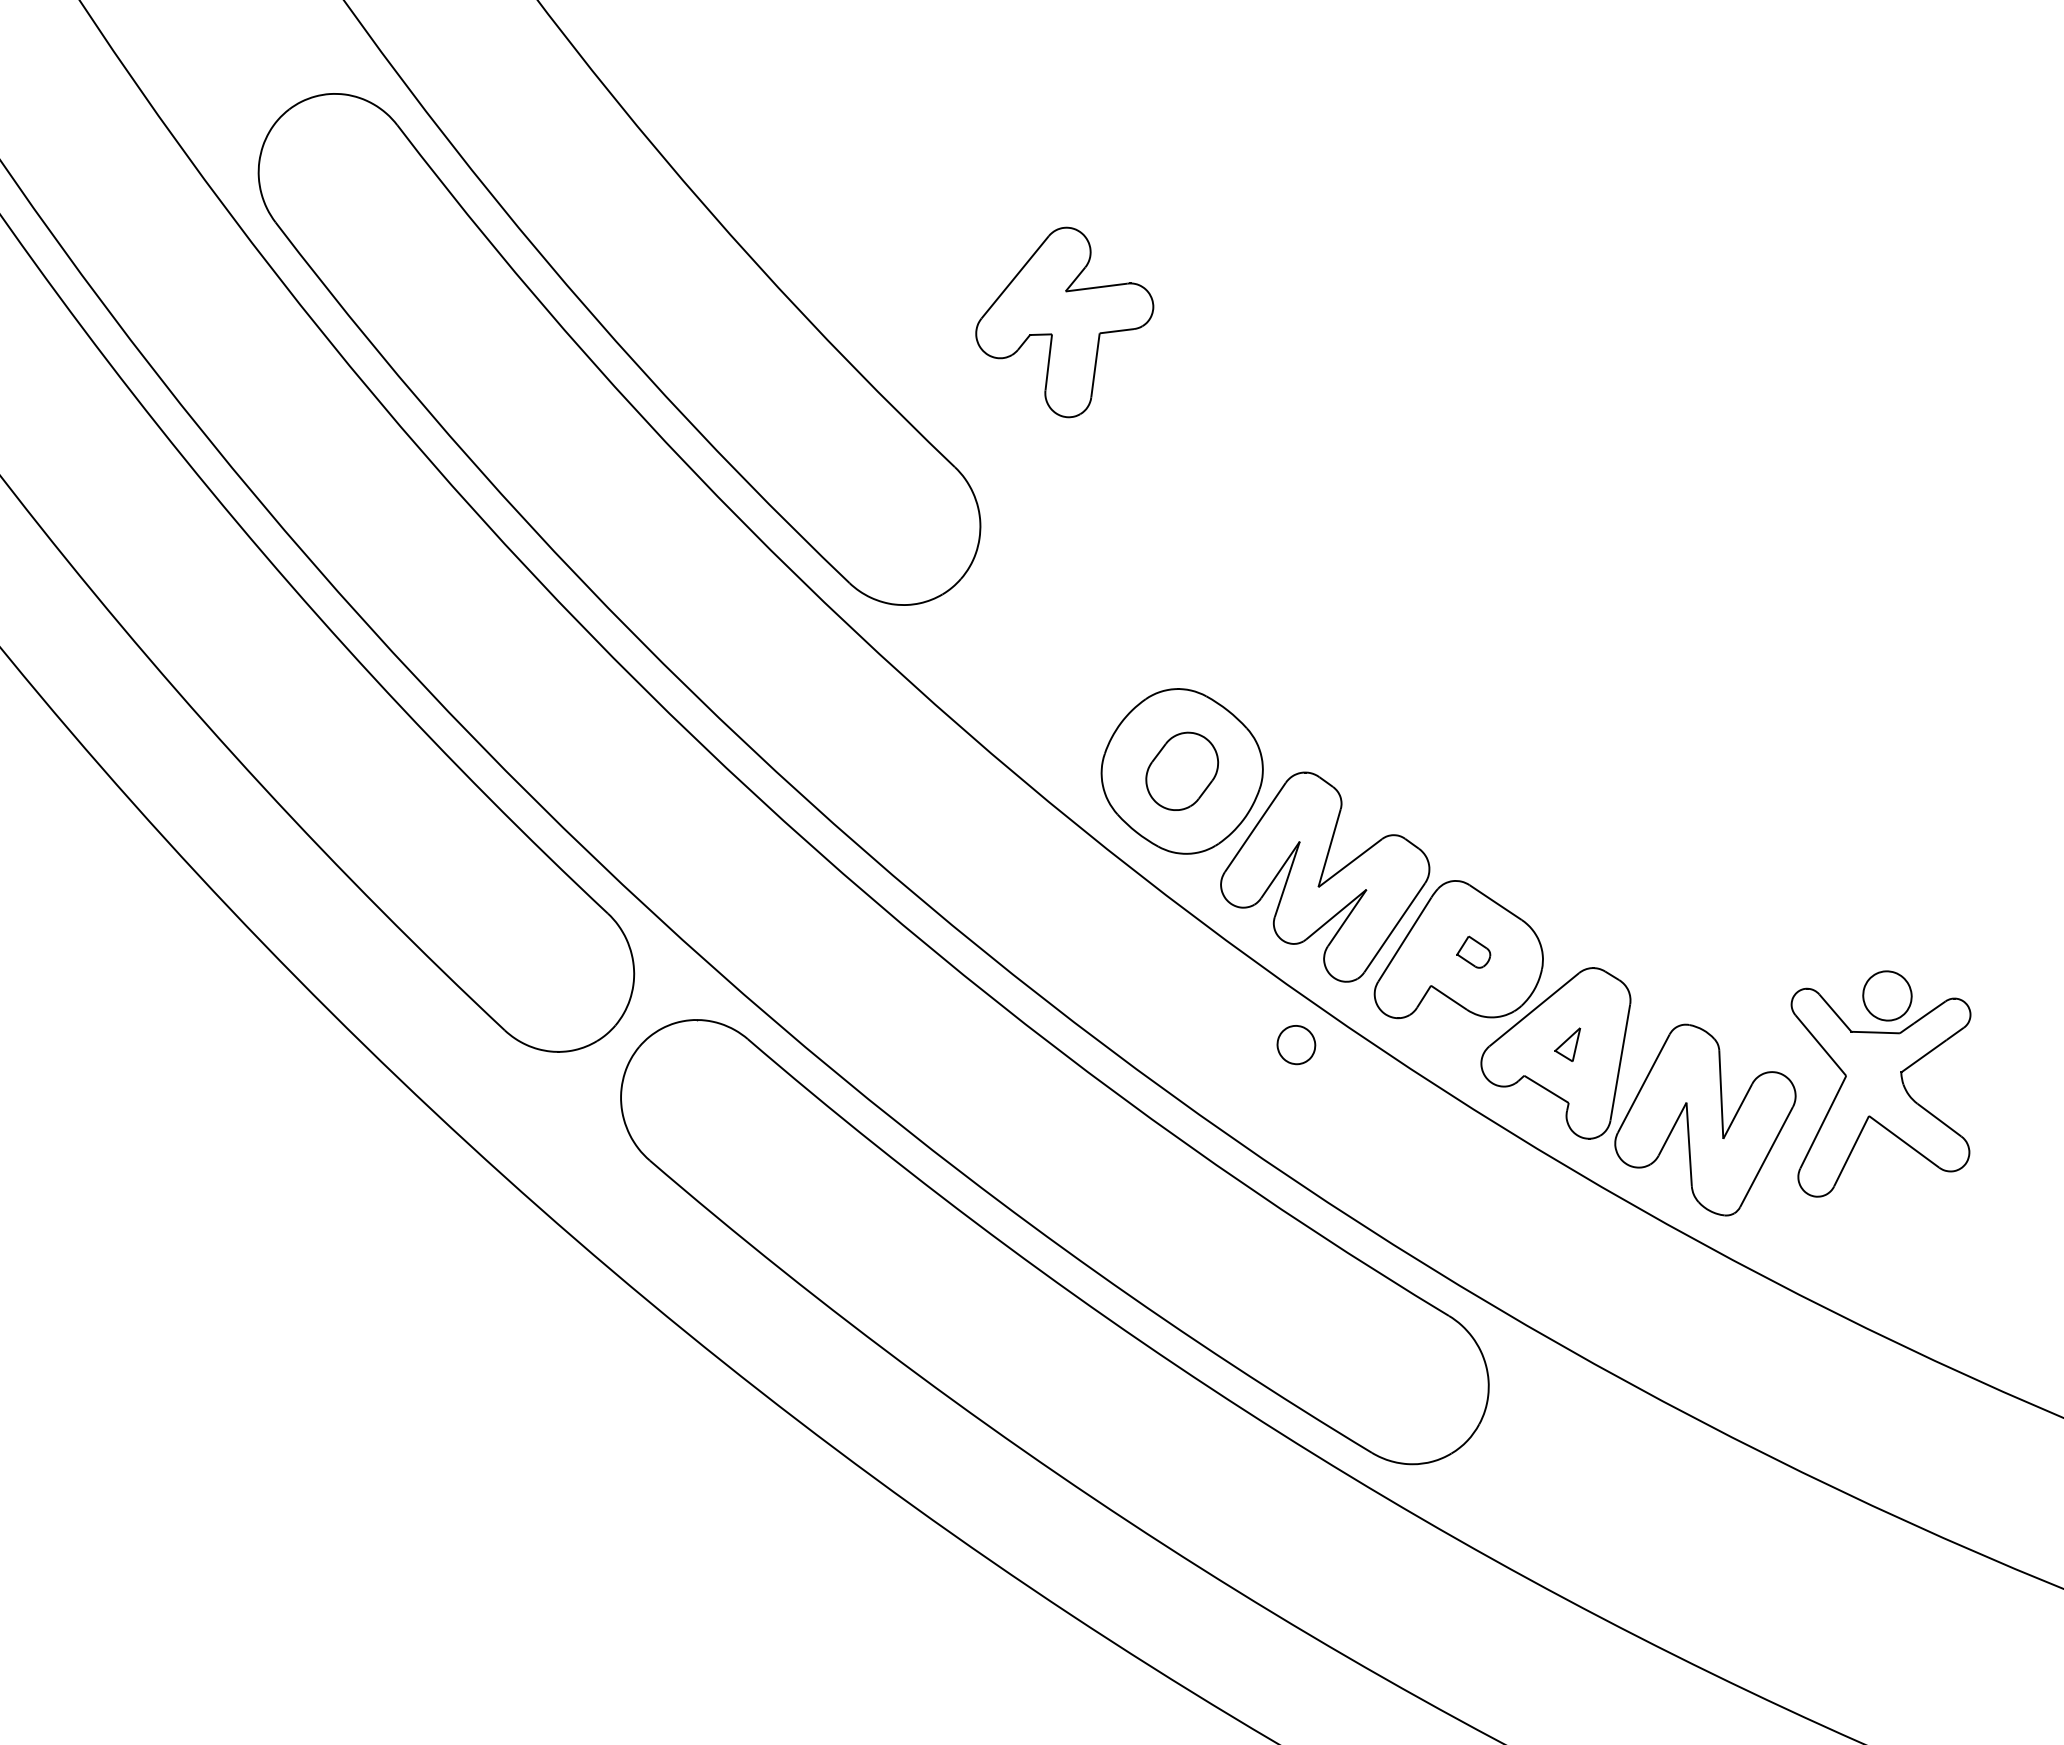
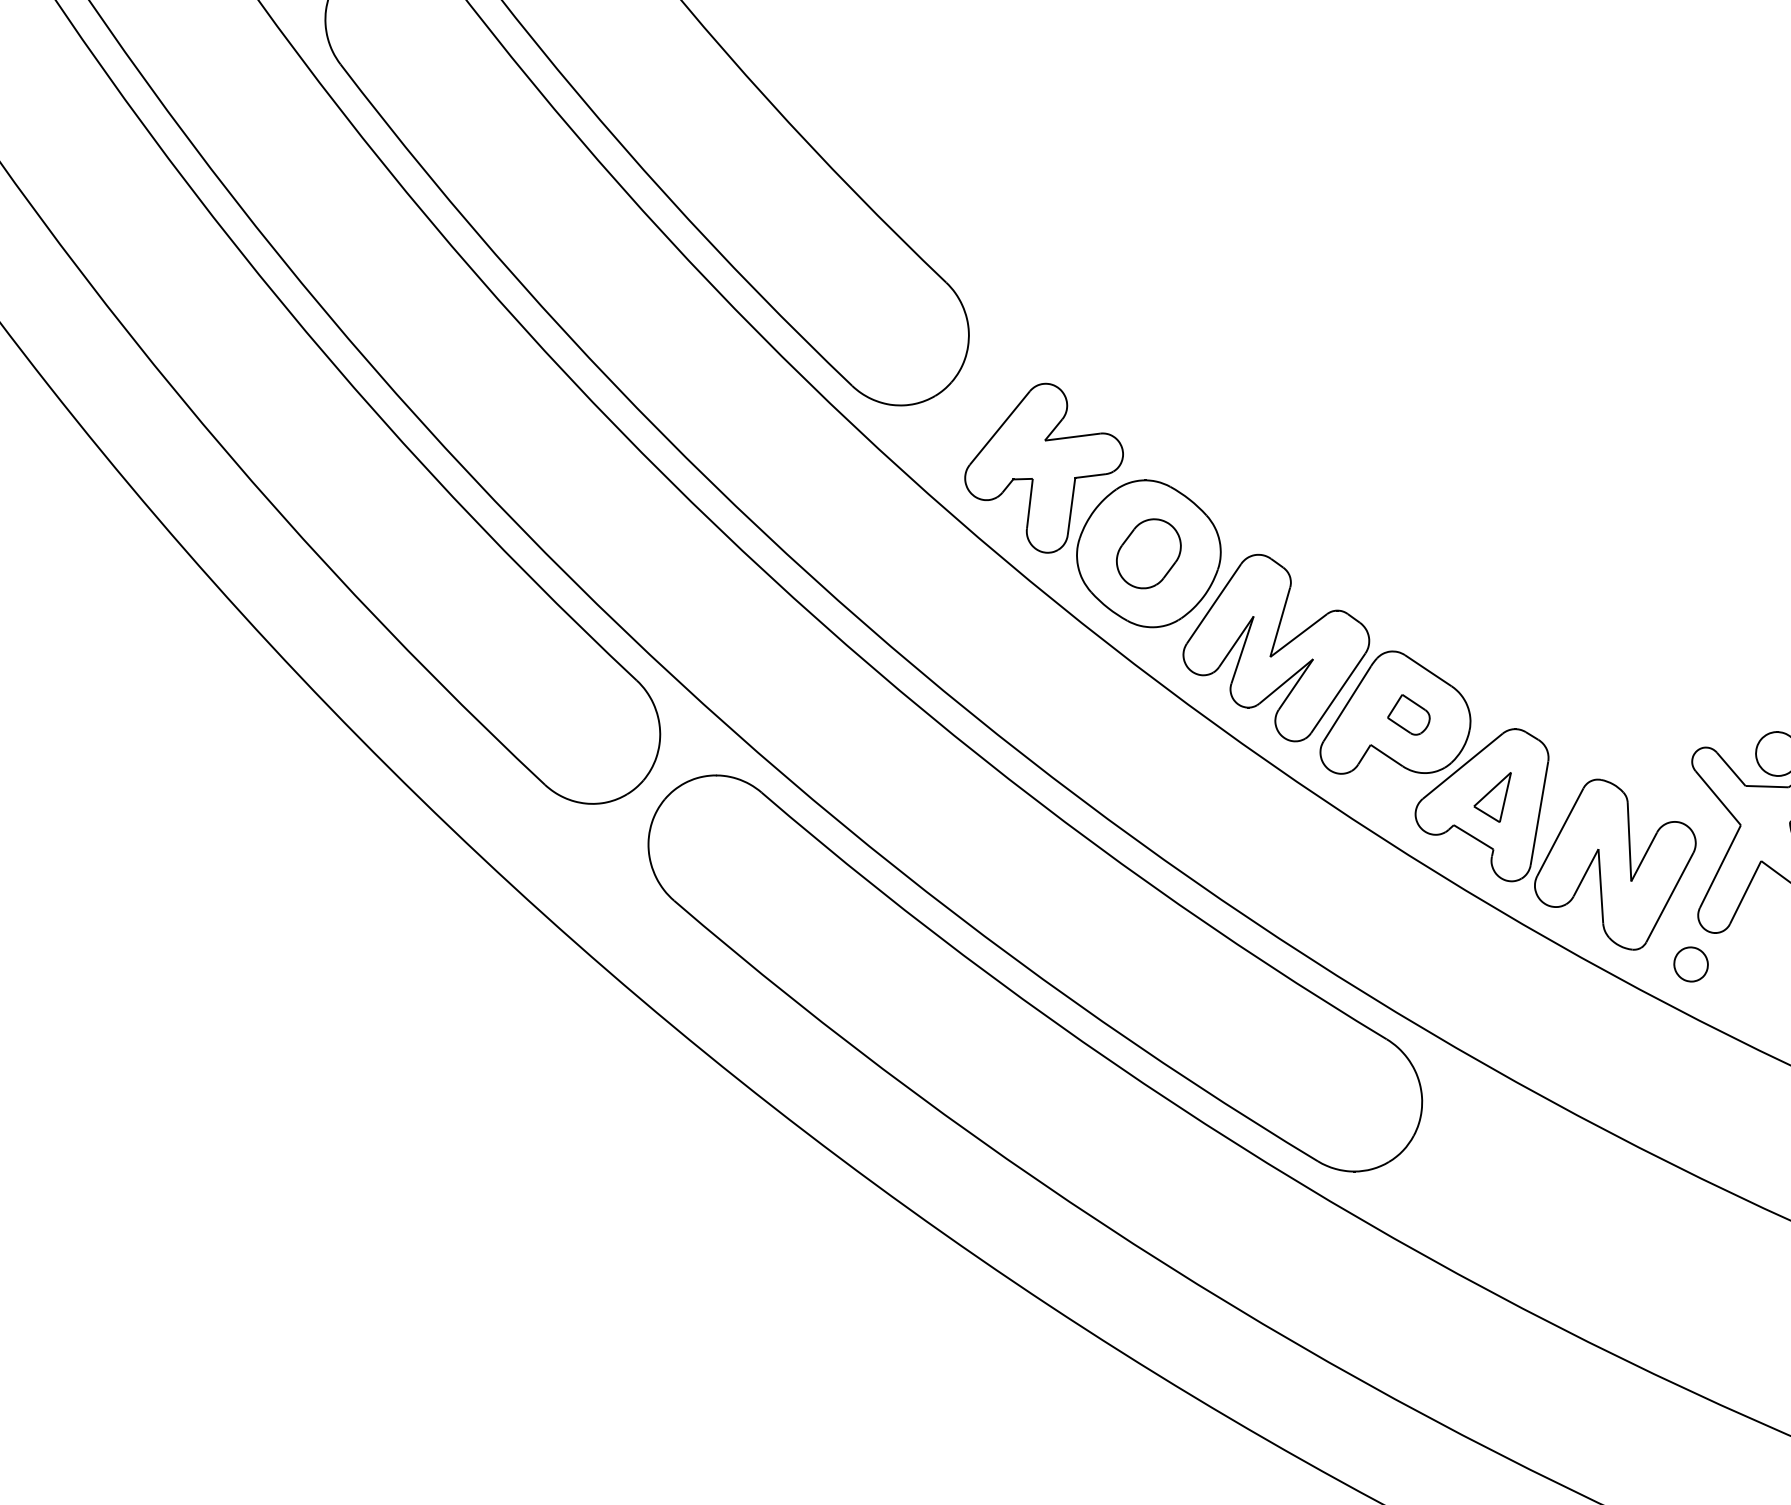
part: (1064, 322) -> (1043, 468), moved
part: (1473, 952) -> (1408, 715), size x1.43
part: (1567, 1044) -> (1492, 797), size x1.67
part: (1296, 1045) -> (1691, 964), moved

